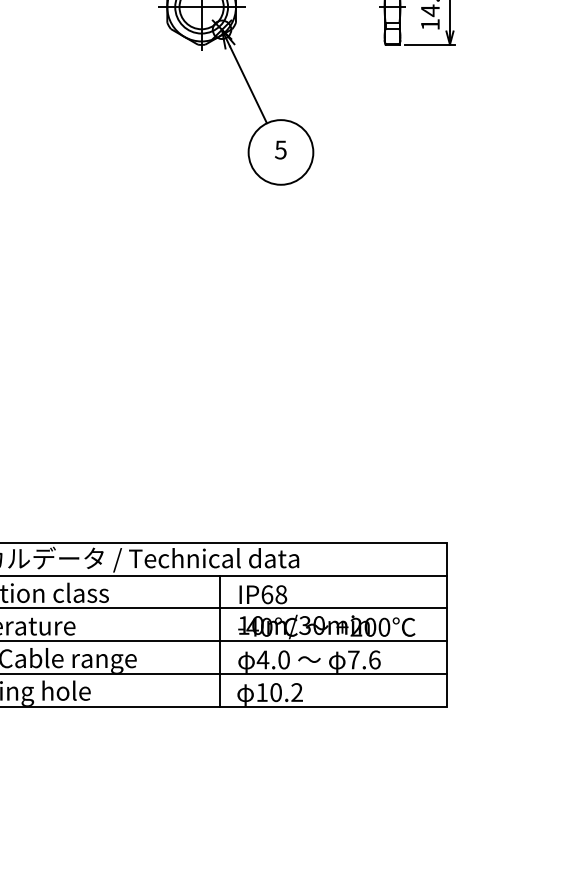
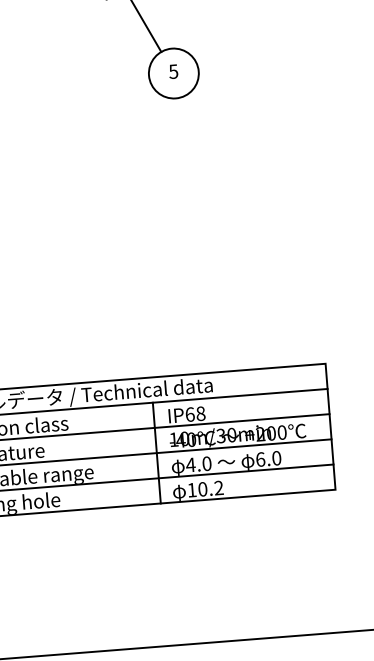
text: (364, 659) -> (268, 458), 7.6 -> 6.0

